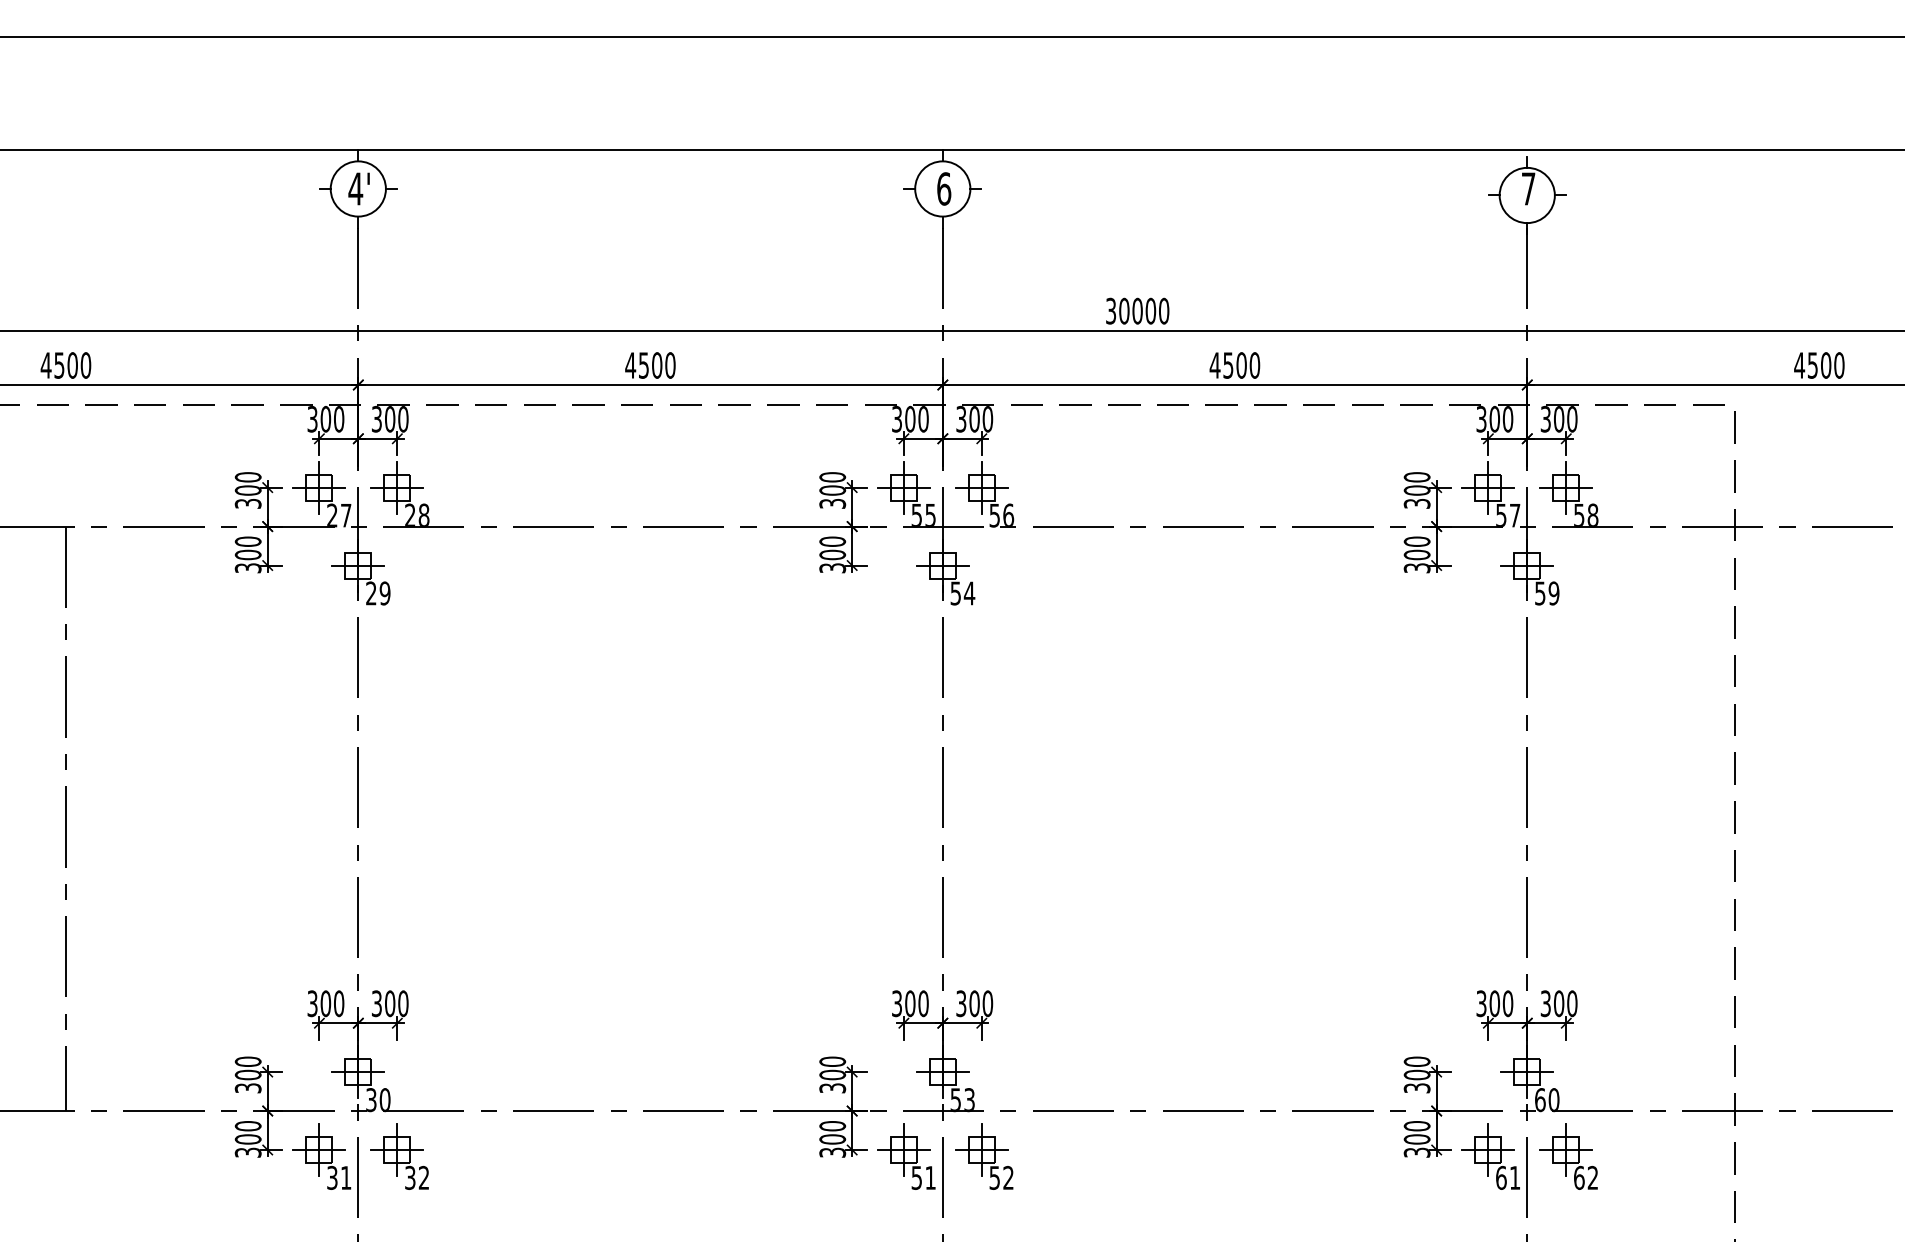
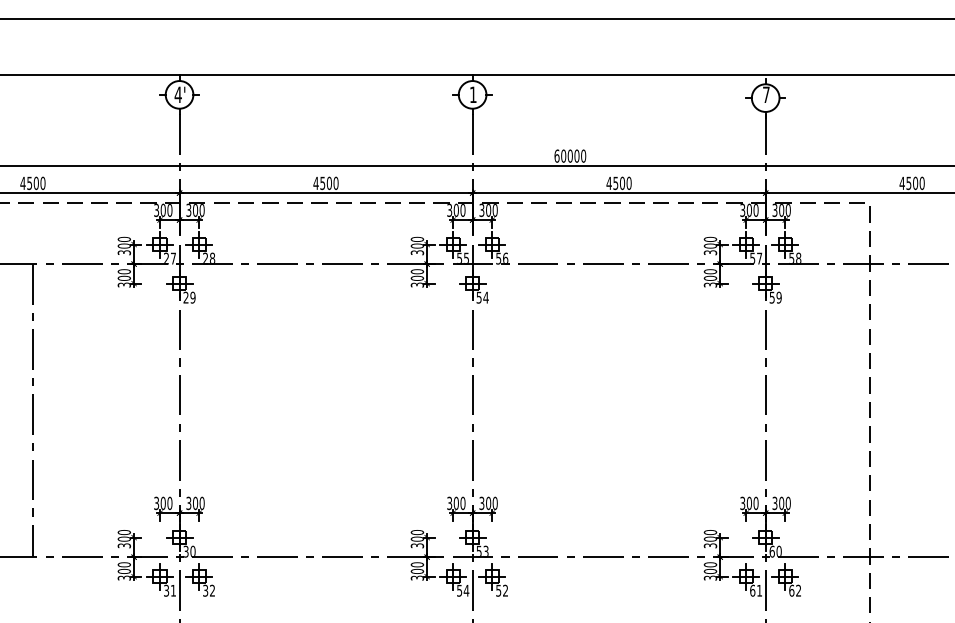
text: (942, 188) -> (472, 94), 6 -> 1
text: (1110, 309) -> (556, 155), 30000 -> 60000
text: (930, 1177) -> (466, 590), 51 -> 54

